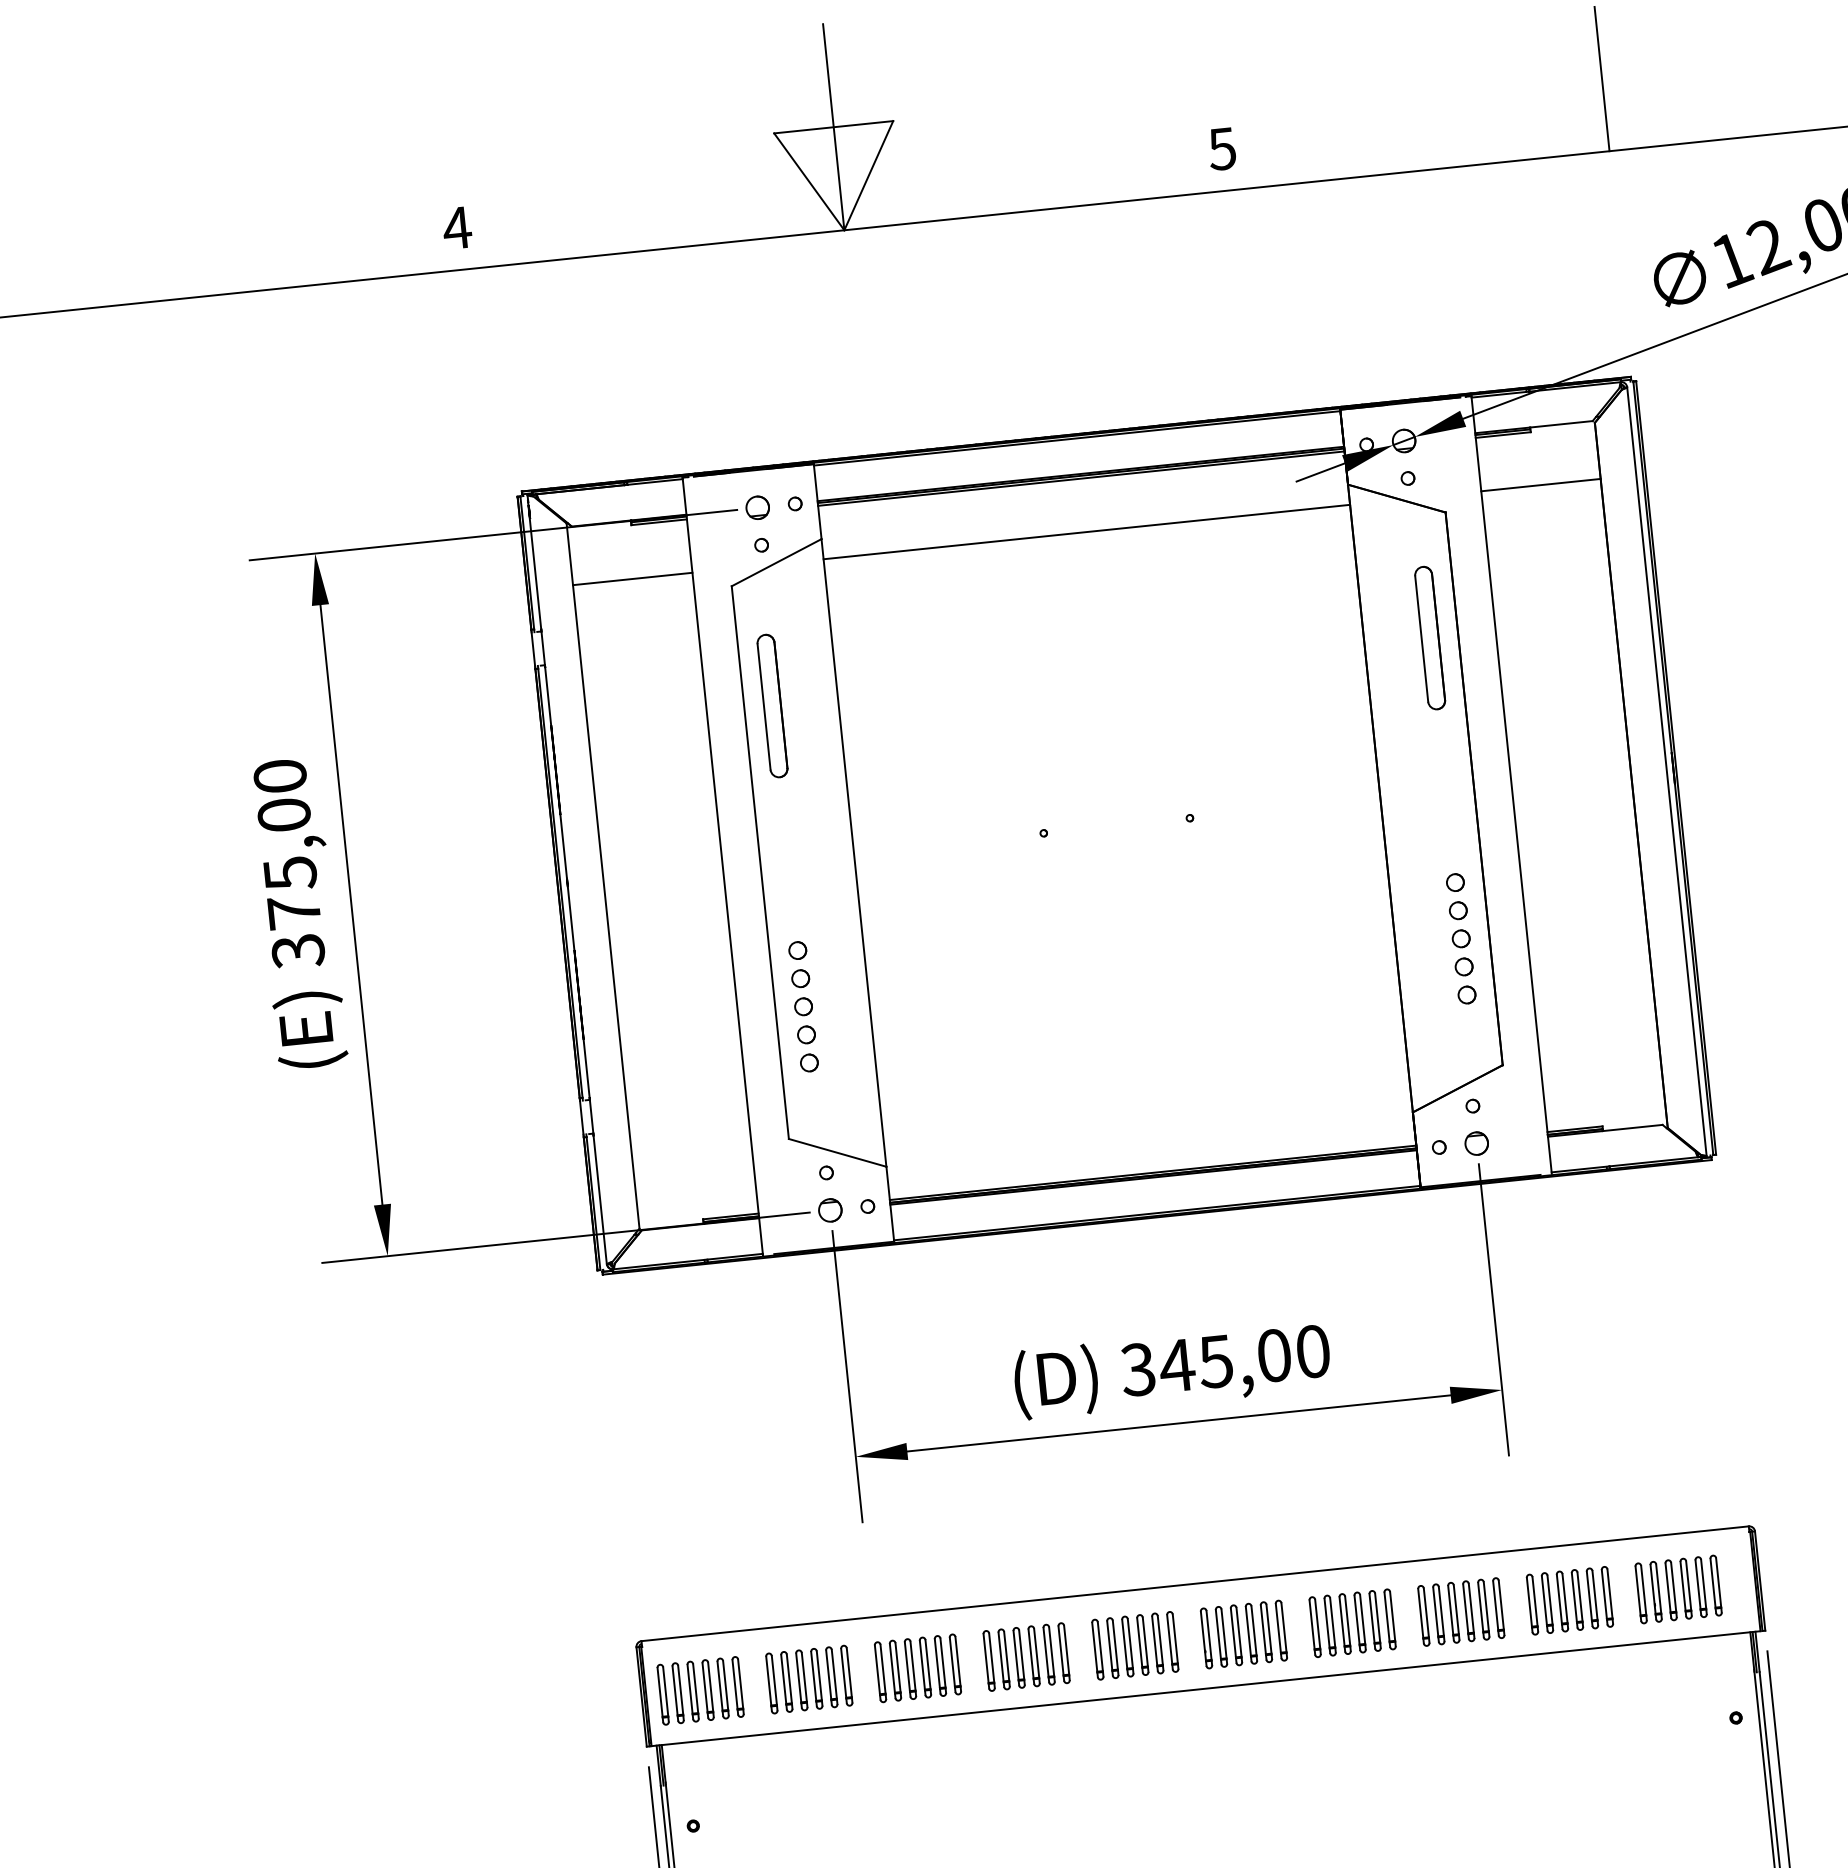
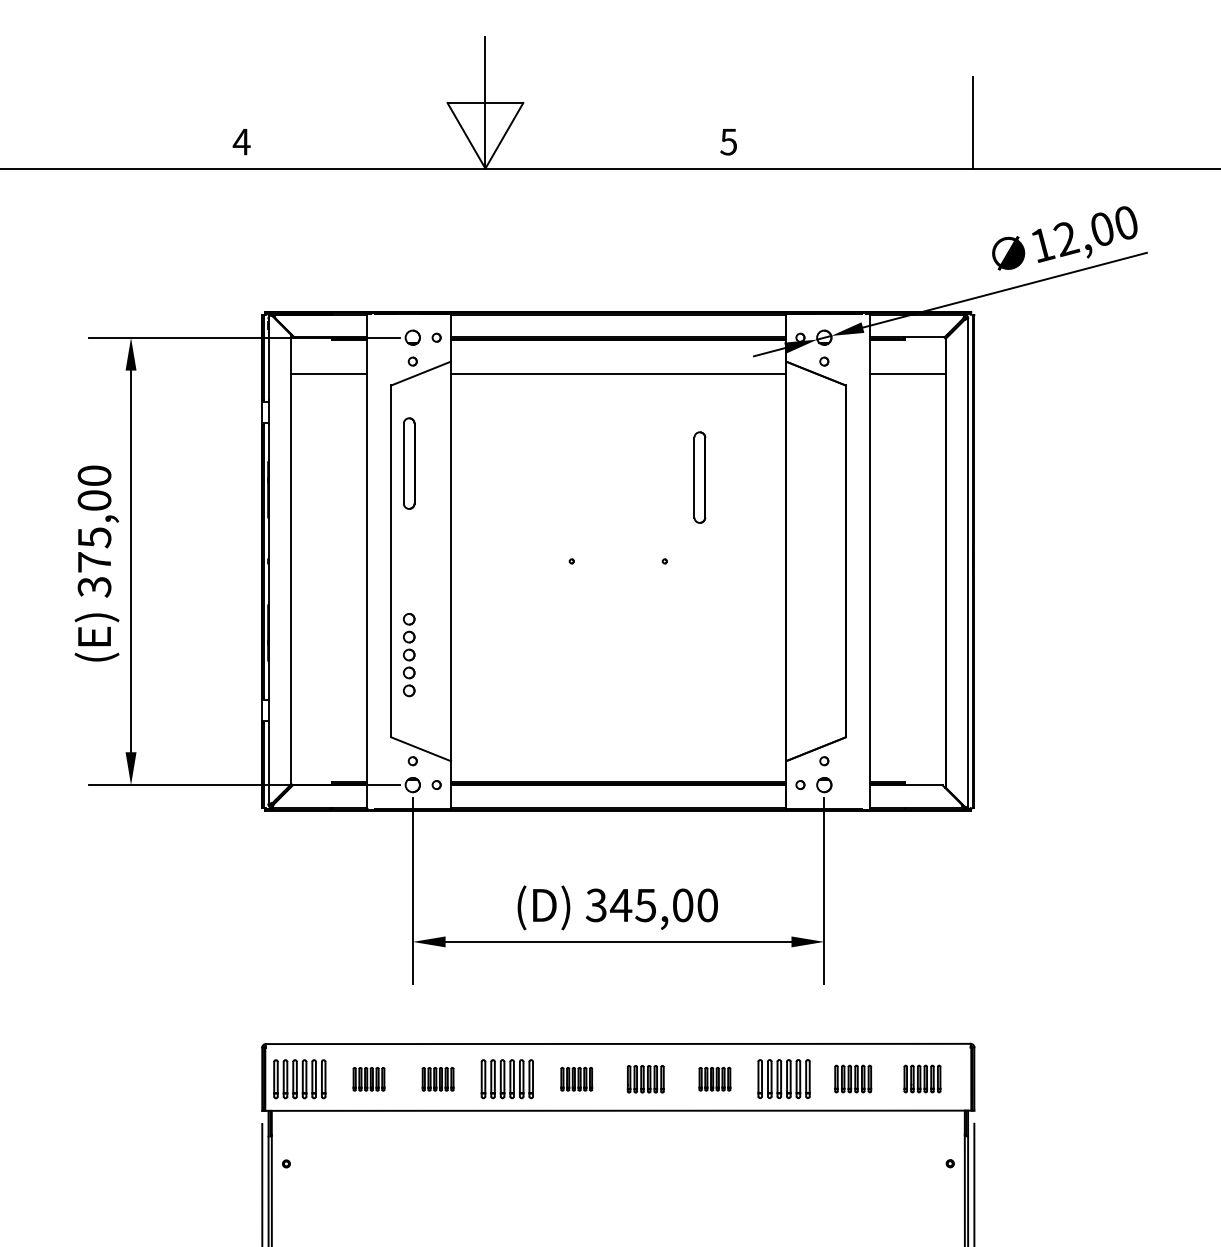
part: (1429, 637) -> (699, 477), moved
part: (1460, 939) -> (827, 655), removed
part: (1678, 1588) -> (922, 1078), size x0.7
part: (1568, 1599) -> (852, 1078), size x0.7
part: (1352, 1623) -> (714, 1079), size x0.6
part: (1243, 1635) -> (645, 1079), size x0.7
part: (1135, 1646) -> (576, 1079), size x0.6
part: (916, 1668) -> (437, 1079), size x0.6
part: (808, 1680) -> (368, 1079), size x0.6

